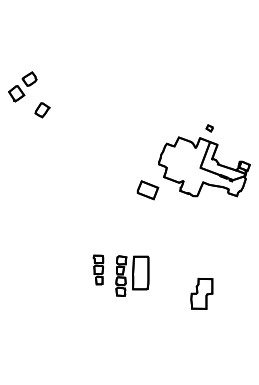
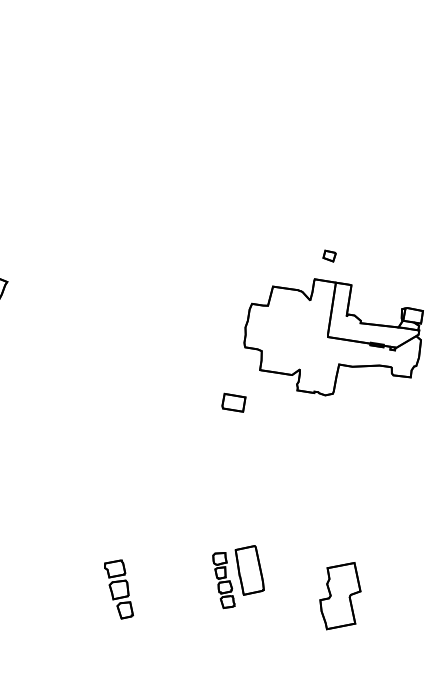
part: (147, 190) -> (233, 403), size x0.6
part: (98, 269) -> (119, 588), moved
part: (132, 275) -> (238, 575), size x0.7
part: (201, 293) -> (339, 595), moved

